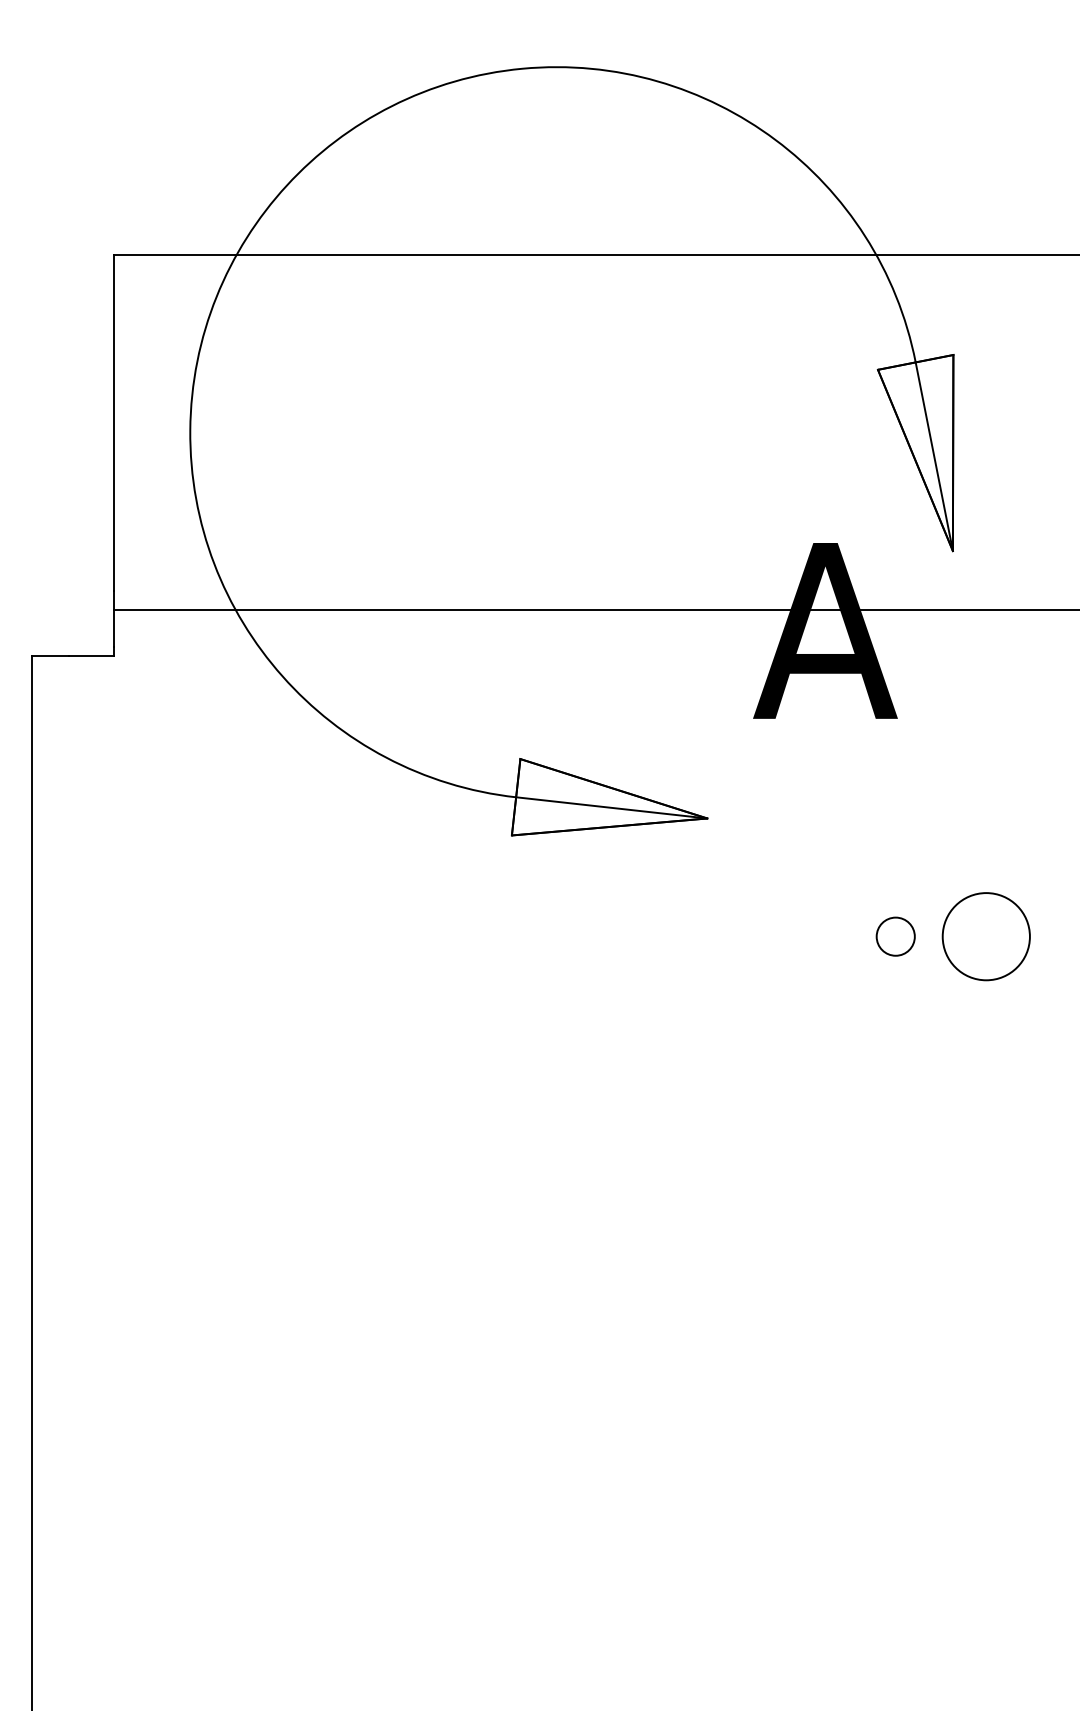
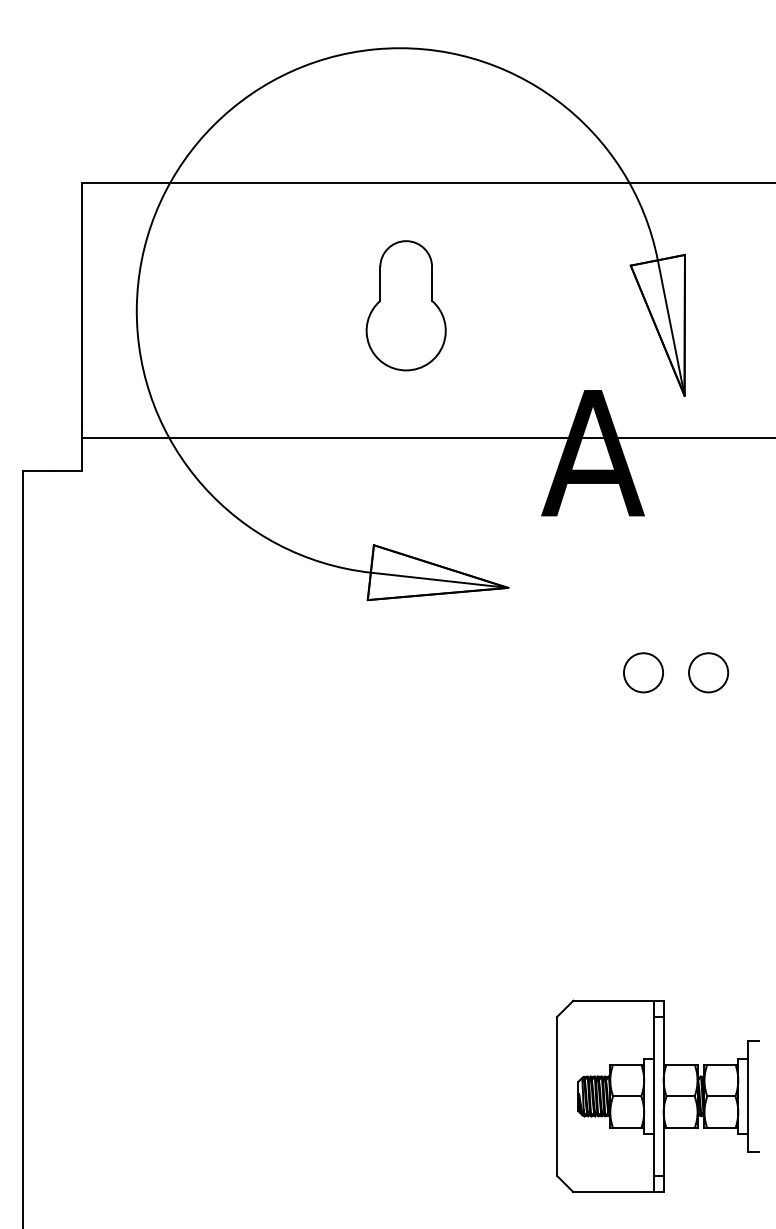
part: (565, 425) -> (406, 305), added
circle: (895, 936) -> (643, 672), size x1.43
circle: (986, 936) -> (708, 672), size x0.62
part: (915, 1526) -> (657, 1096), added

